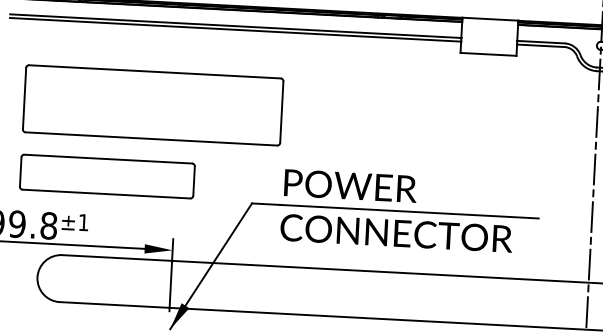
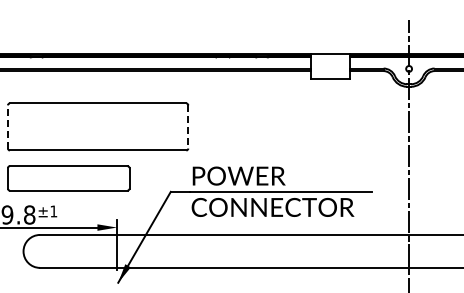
line: (23, 97) -> (7, 126), solid -> dashed
line: (282, 111) -> (188, 126), solid -> dashed

